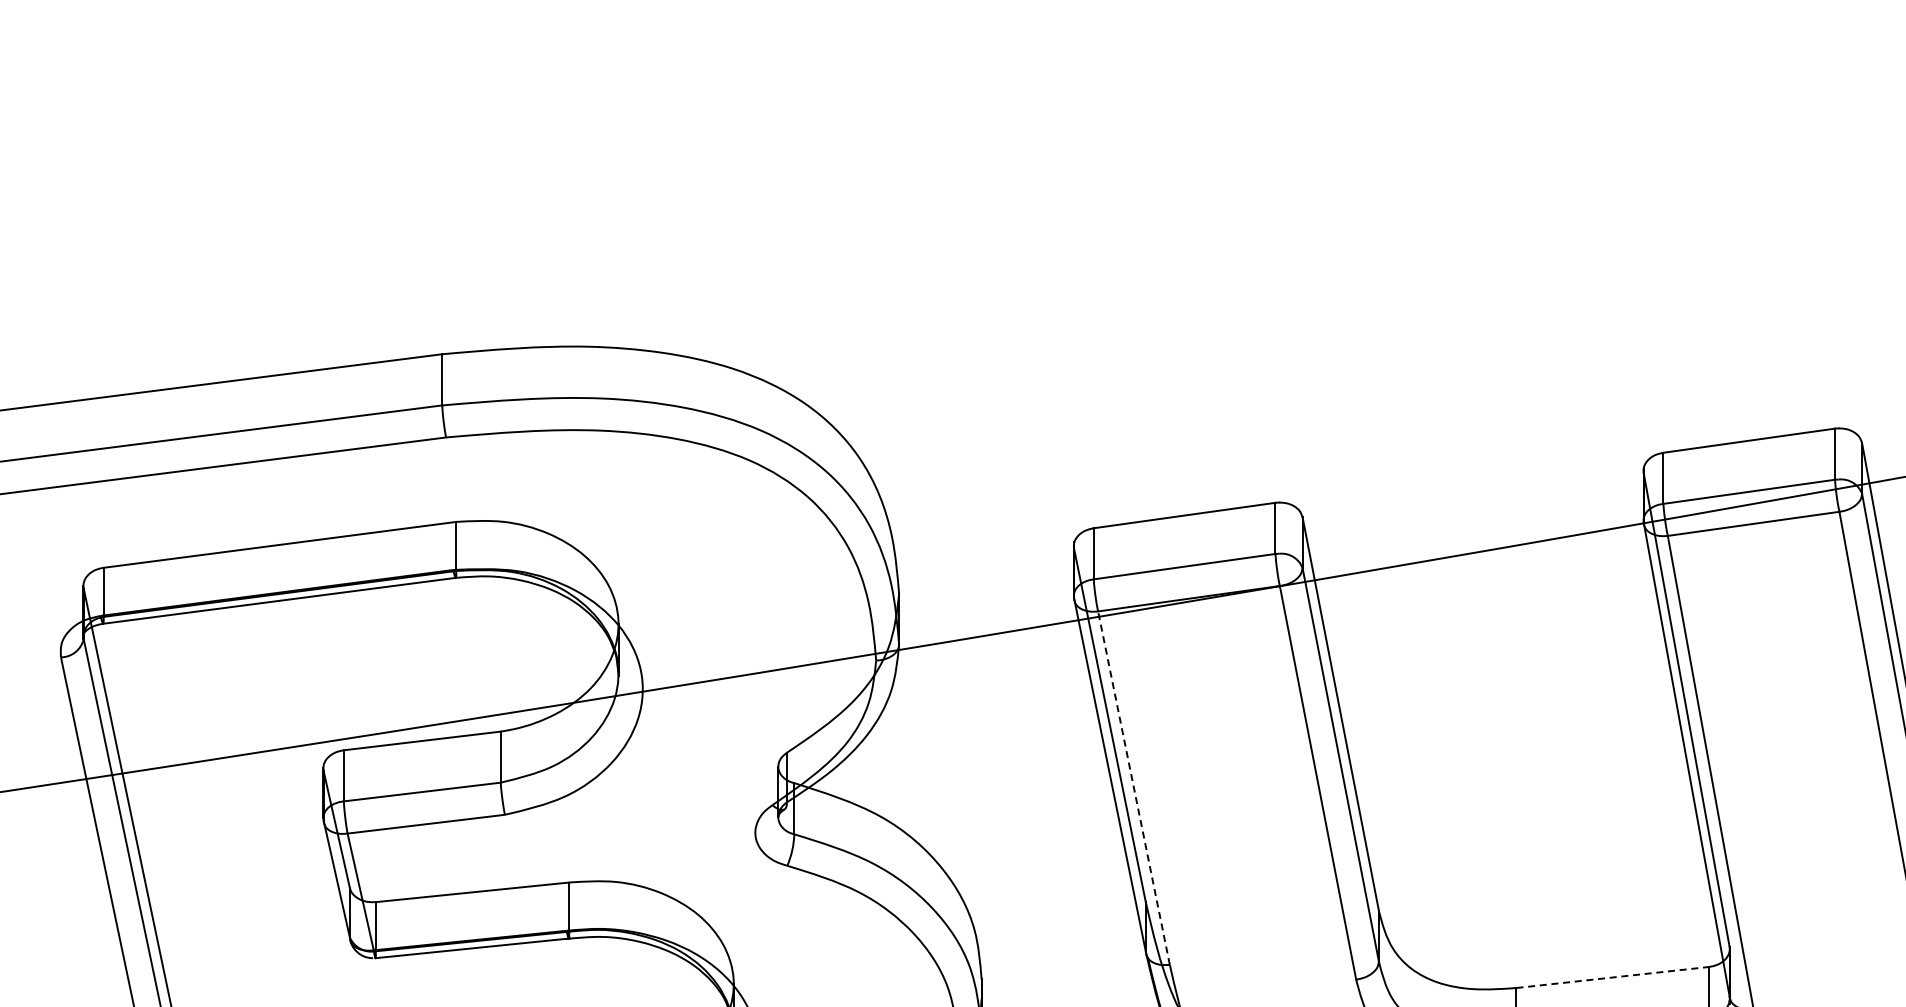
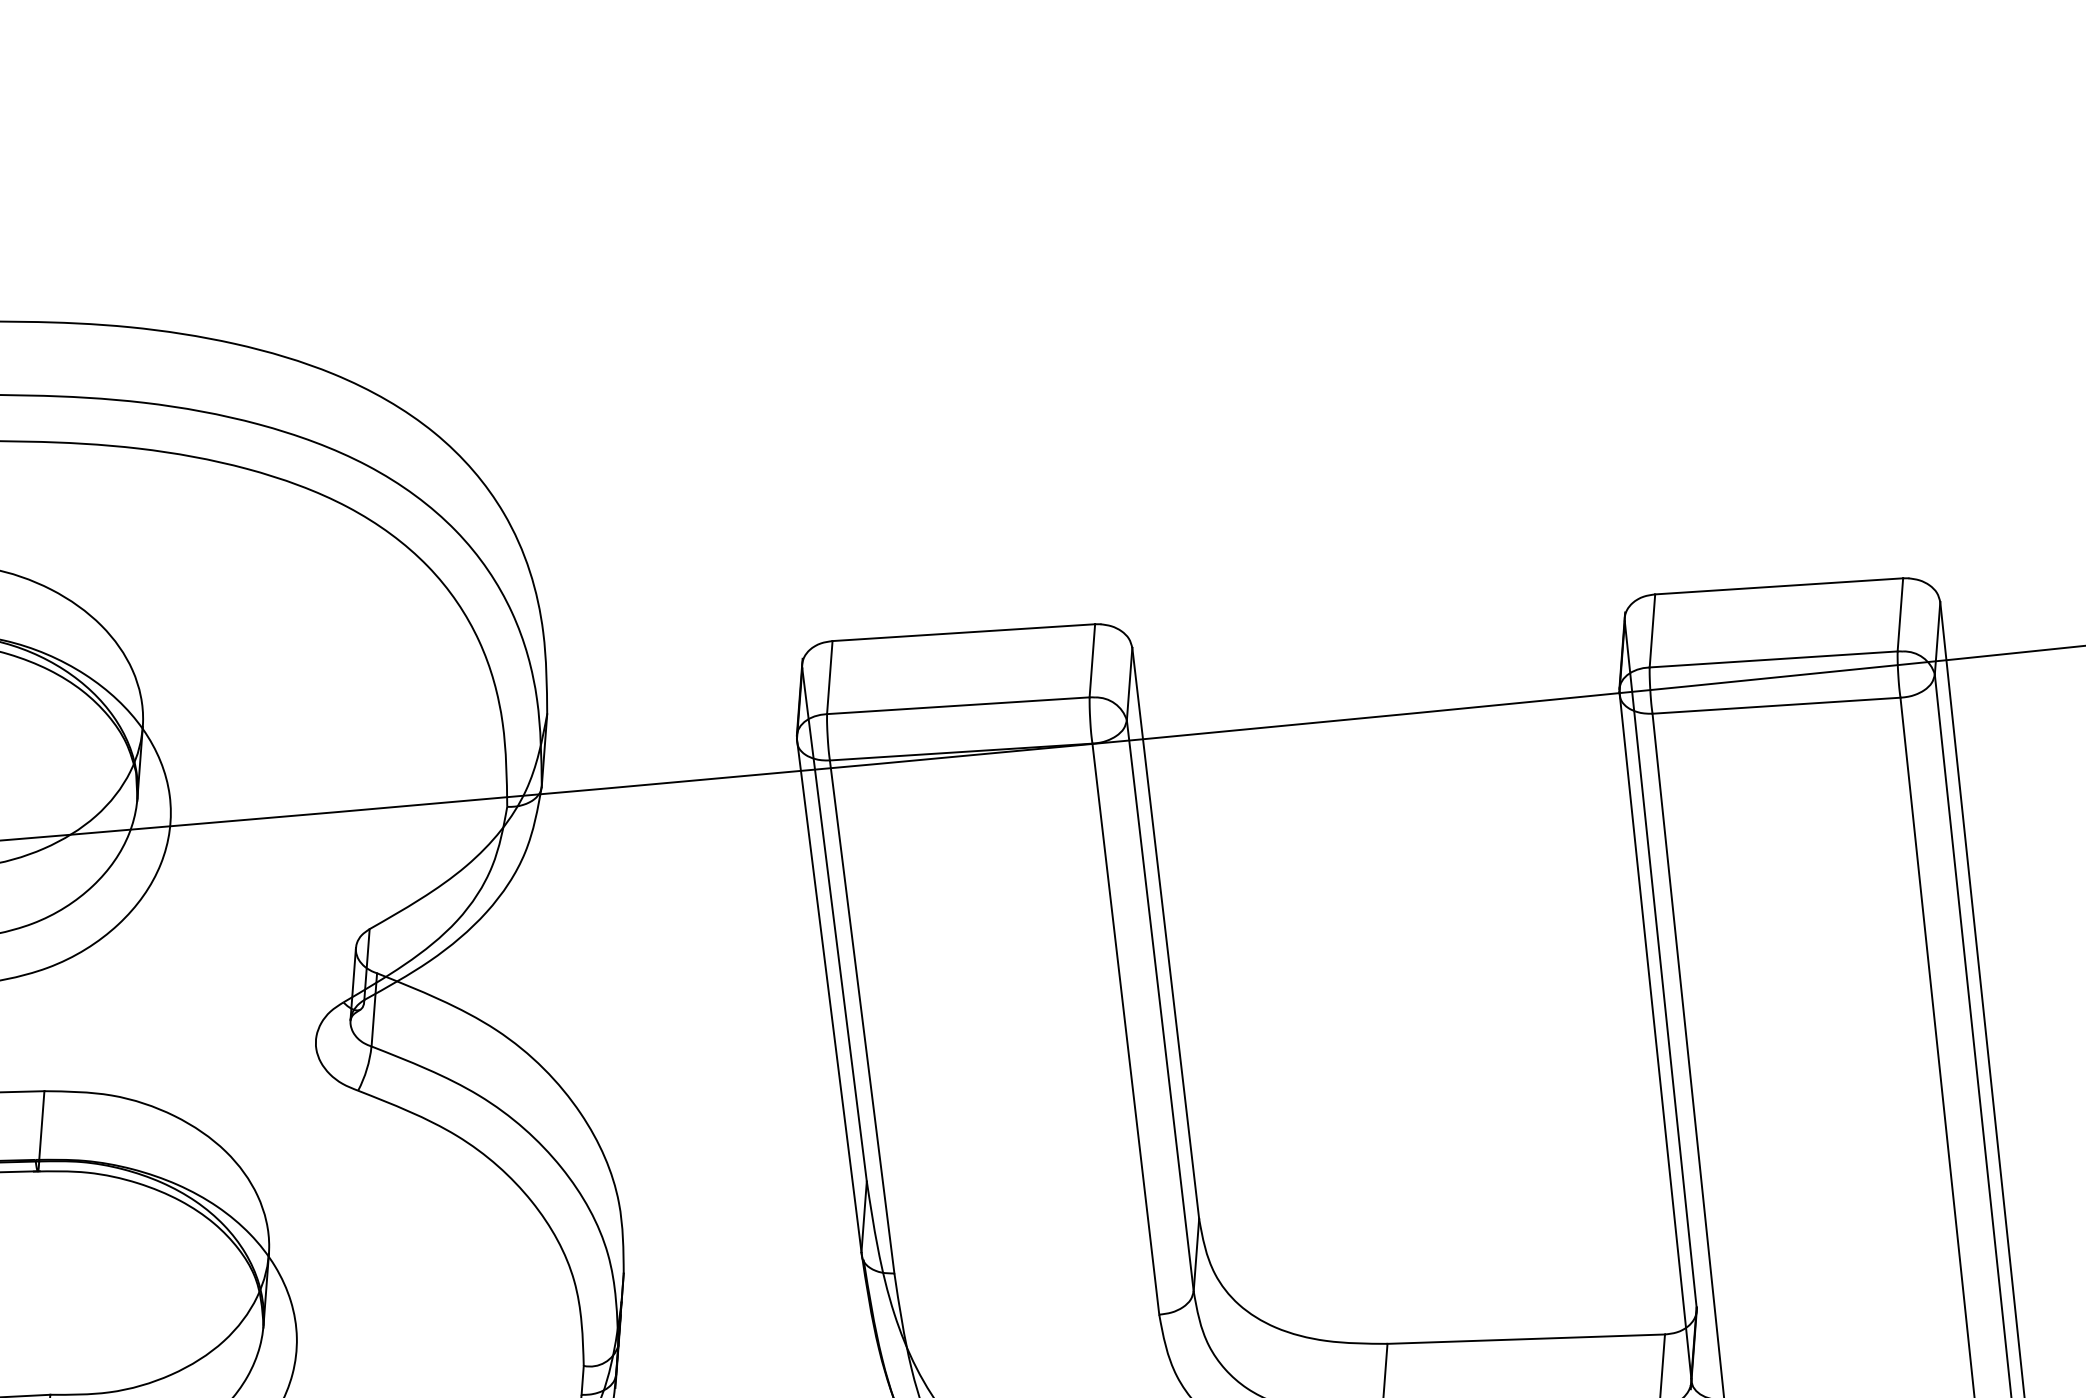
line: (1133, 787) -> (861, 1015), dashed -> solid
line: (1612, 977) -> (1525, 1339), dashed -> solid

